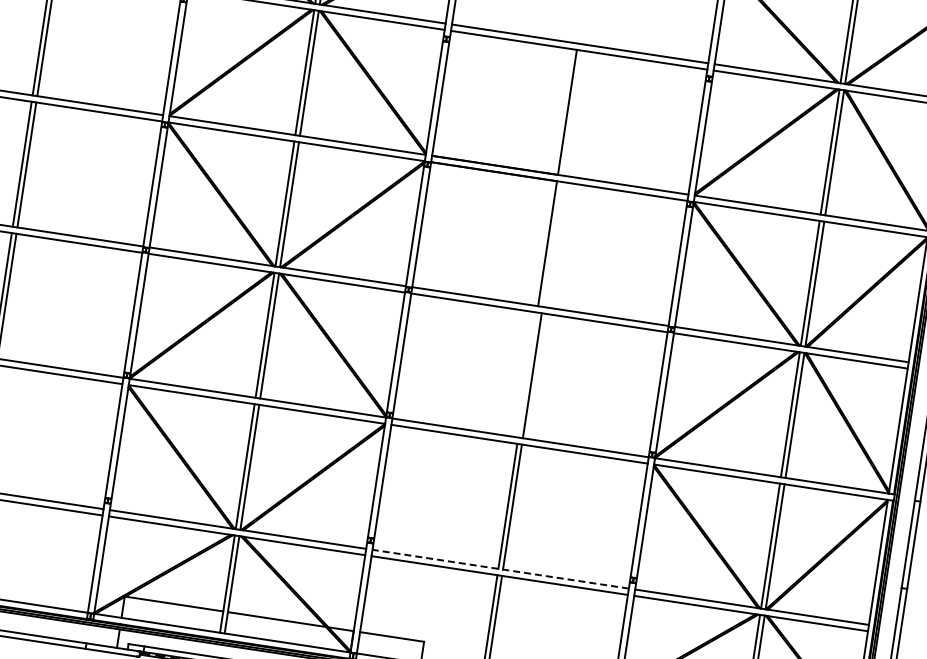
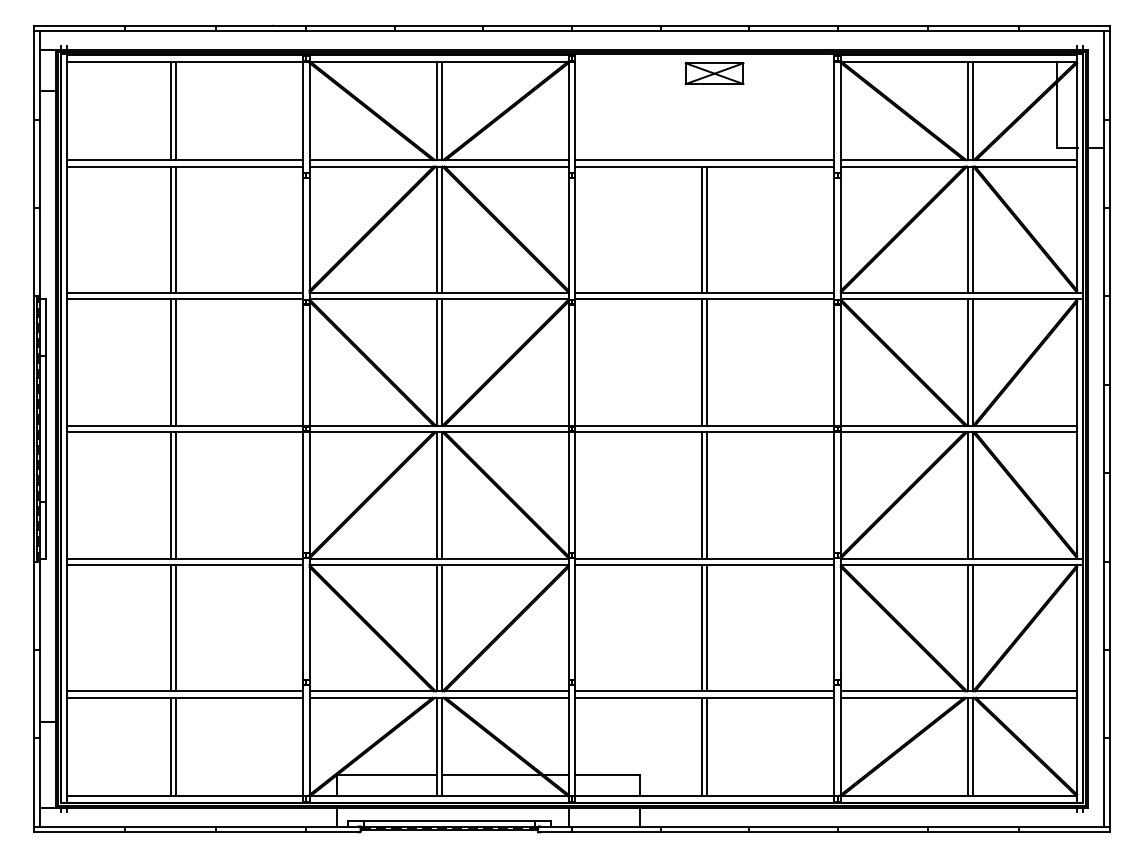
line: (572, 112) -> (707, 229), added
line: (552, 244) -> (707, 362), added
line: (527, 375) -> (702, 495), added
line: (500, 569) -> (704, 691), dashed -> solid

